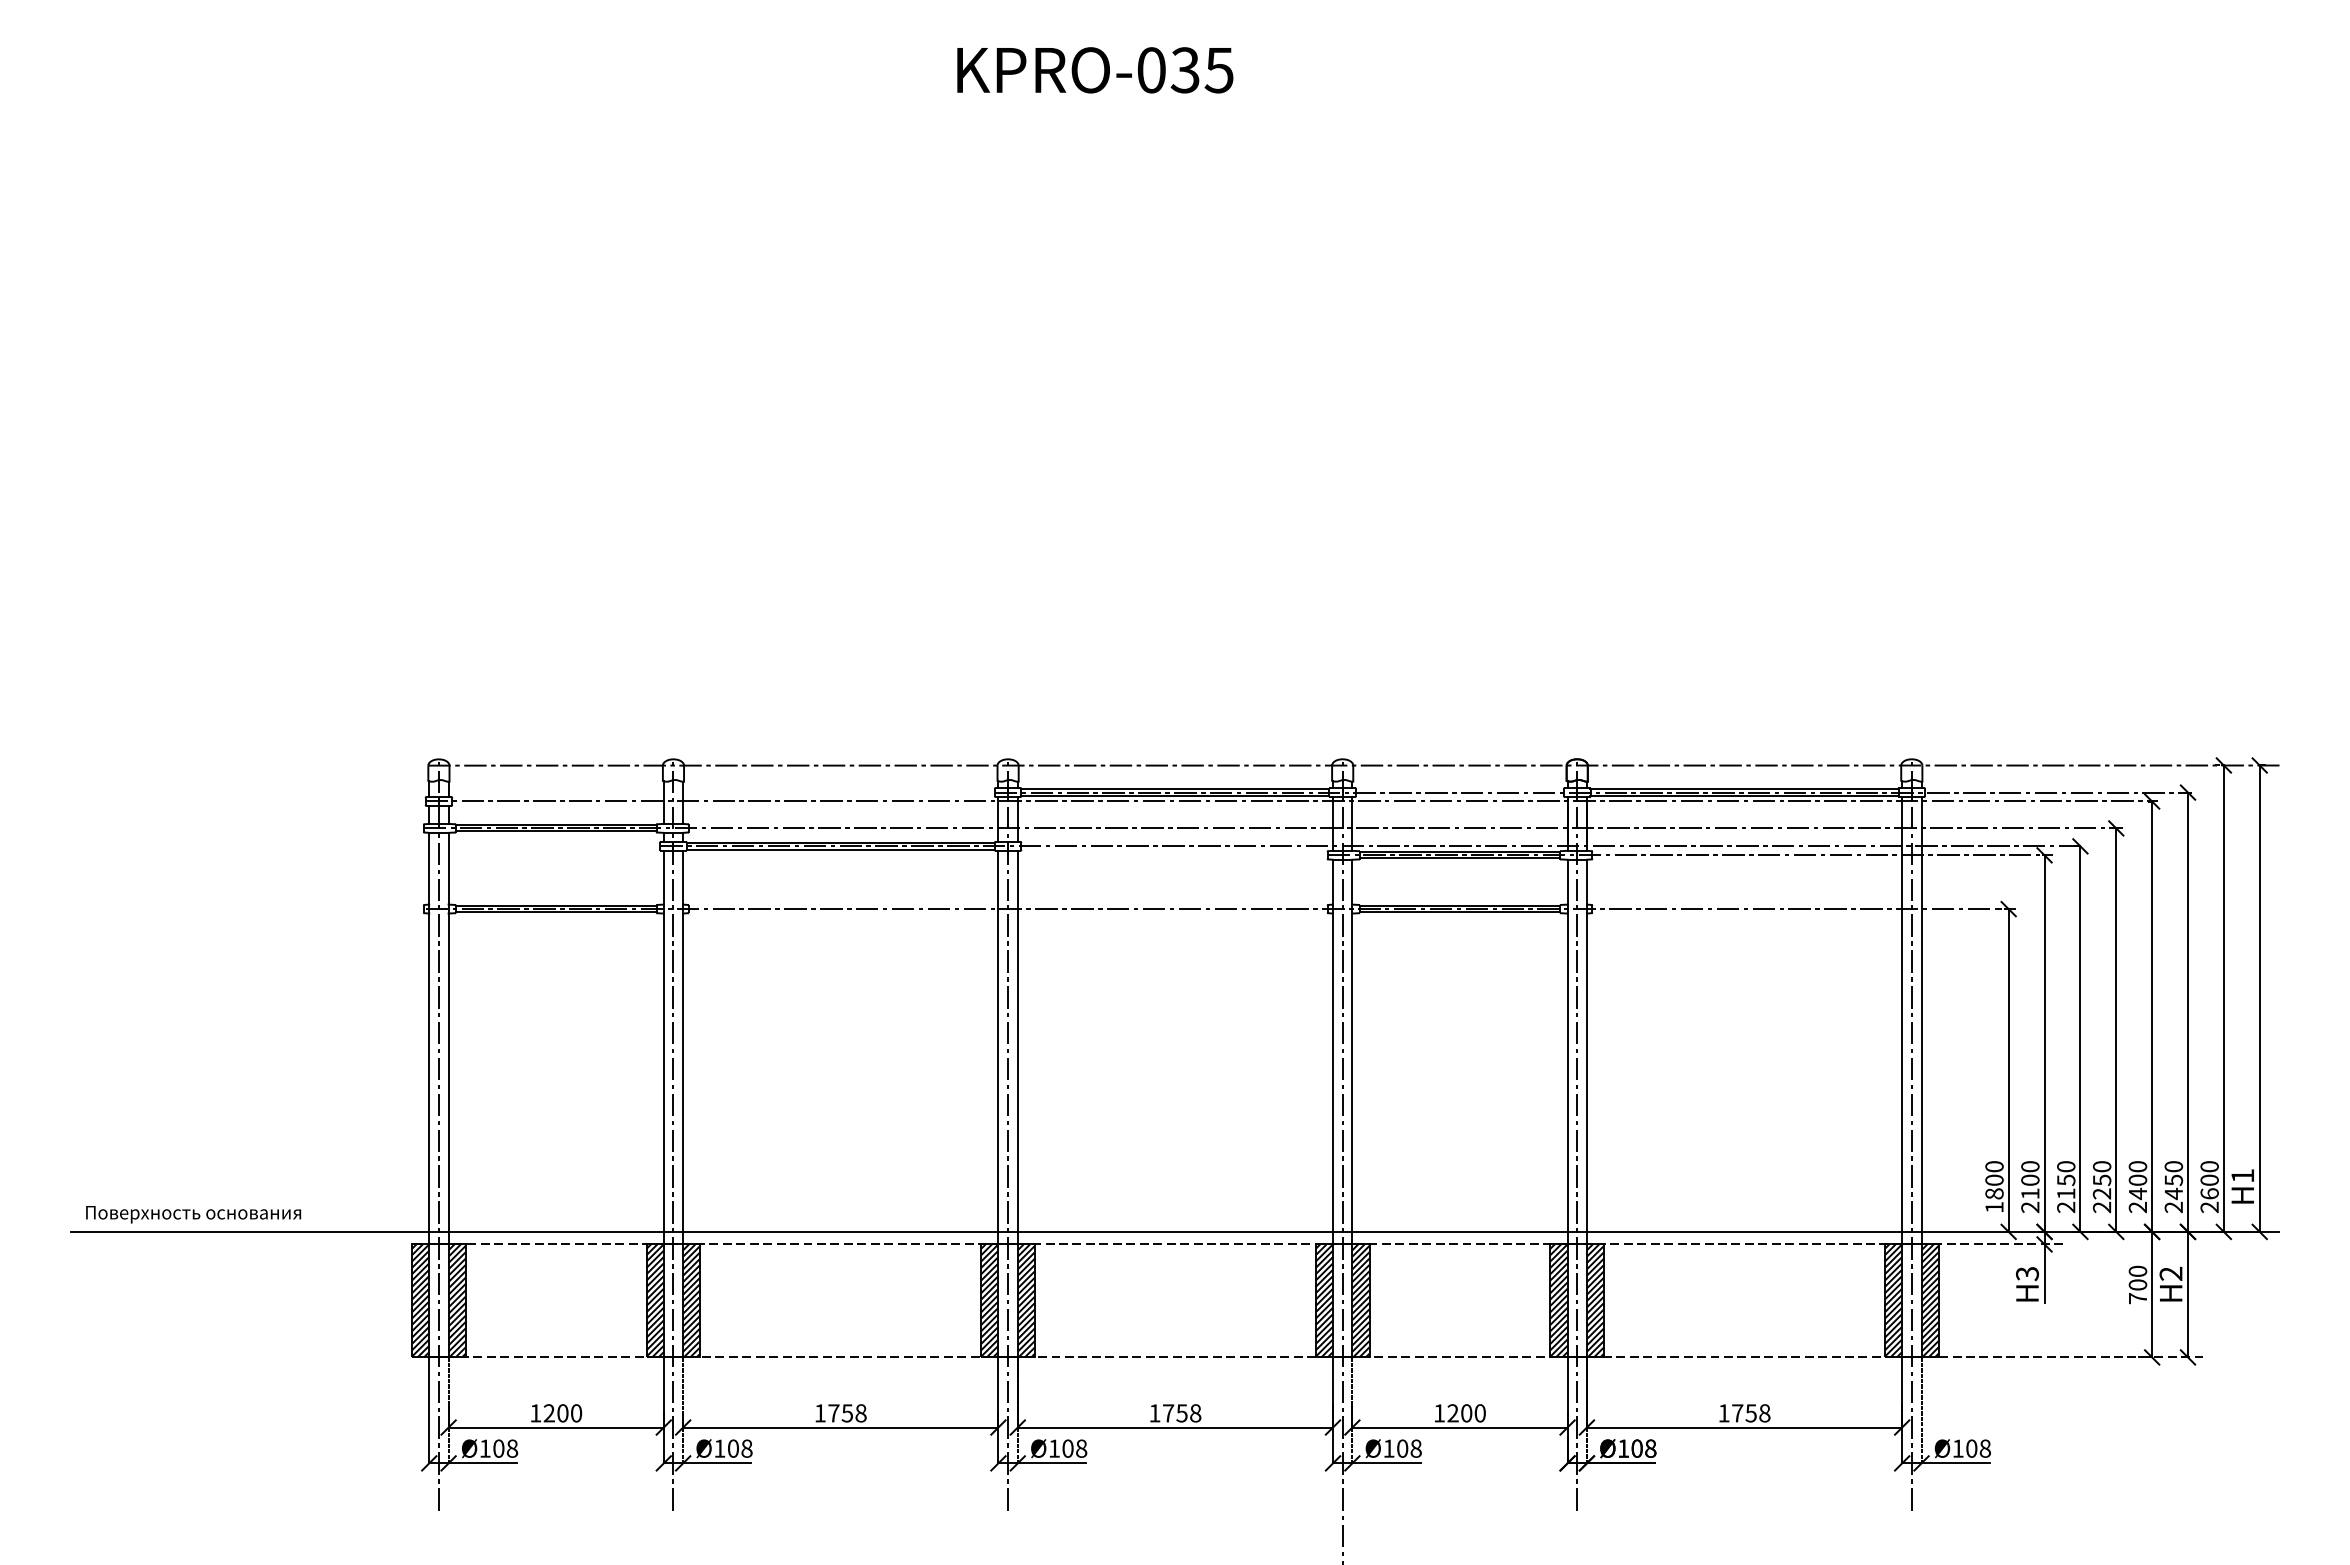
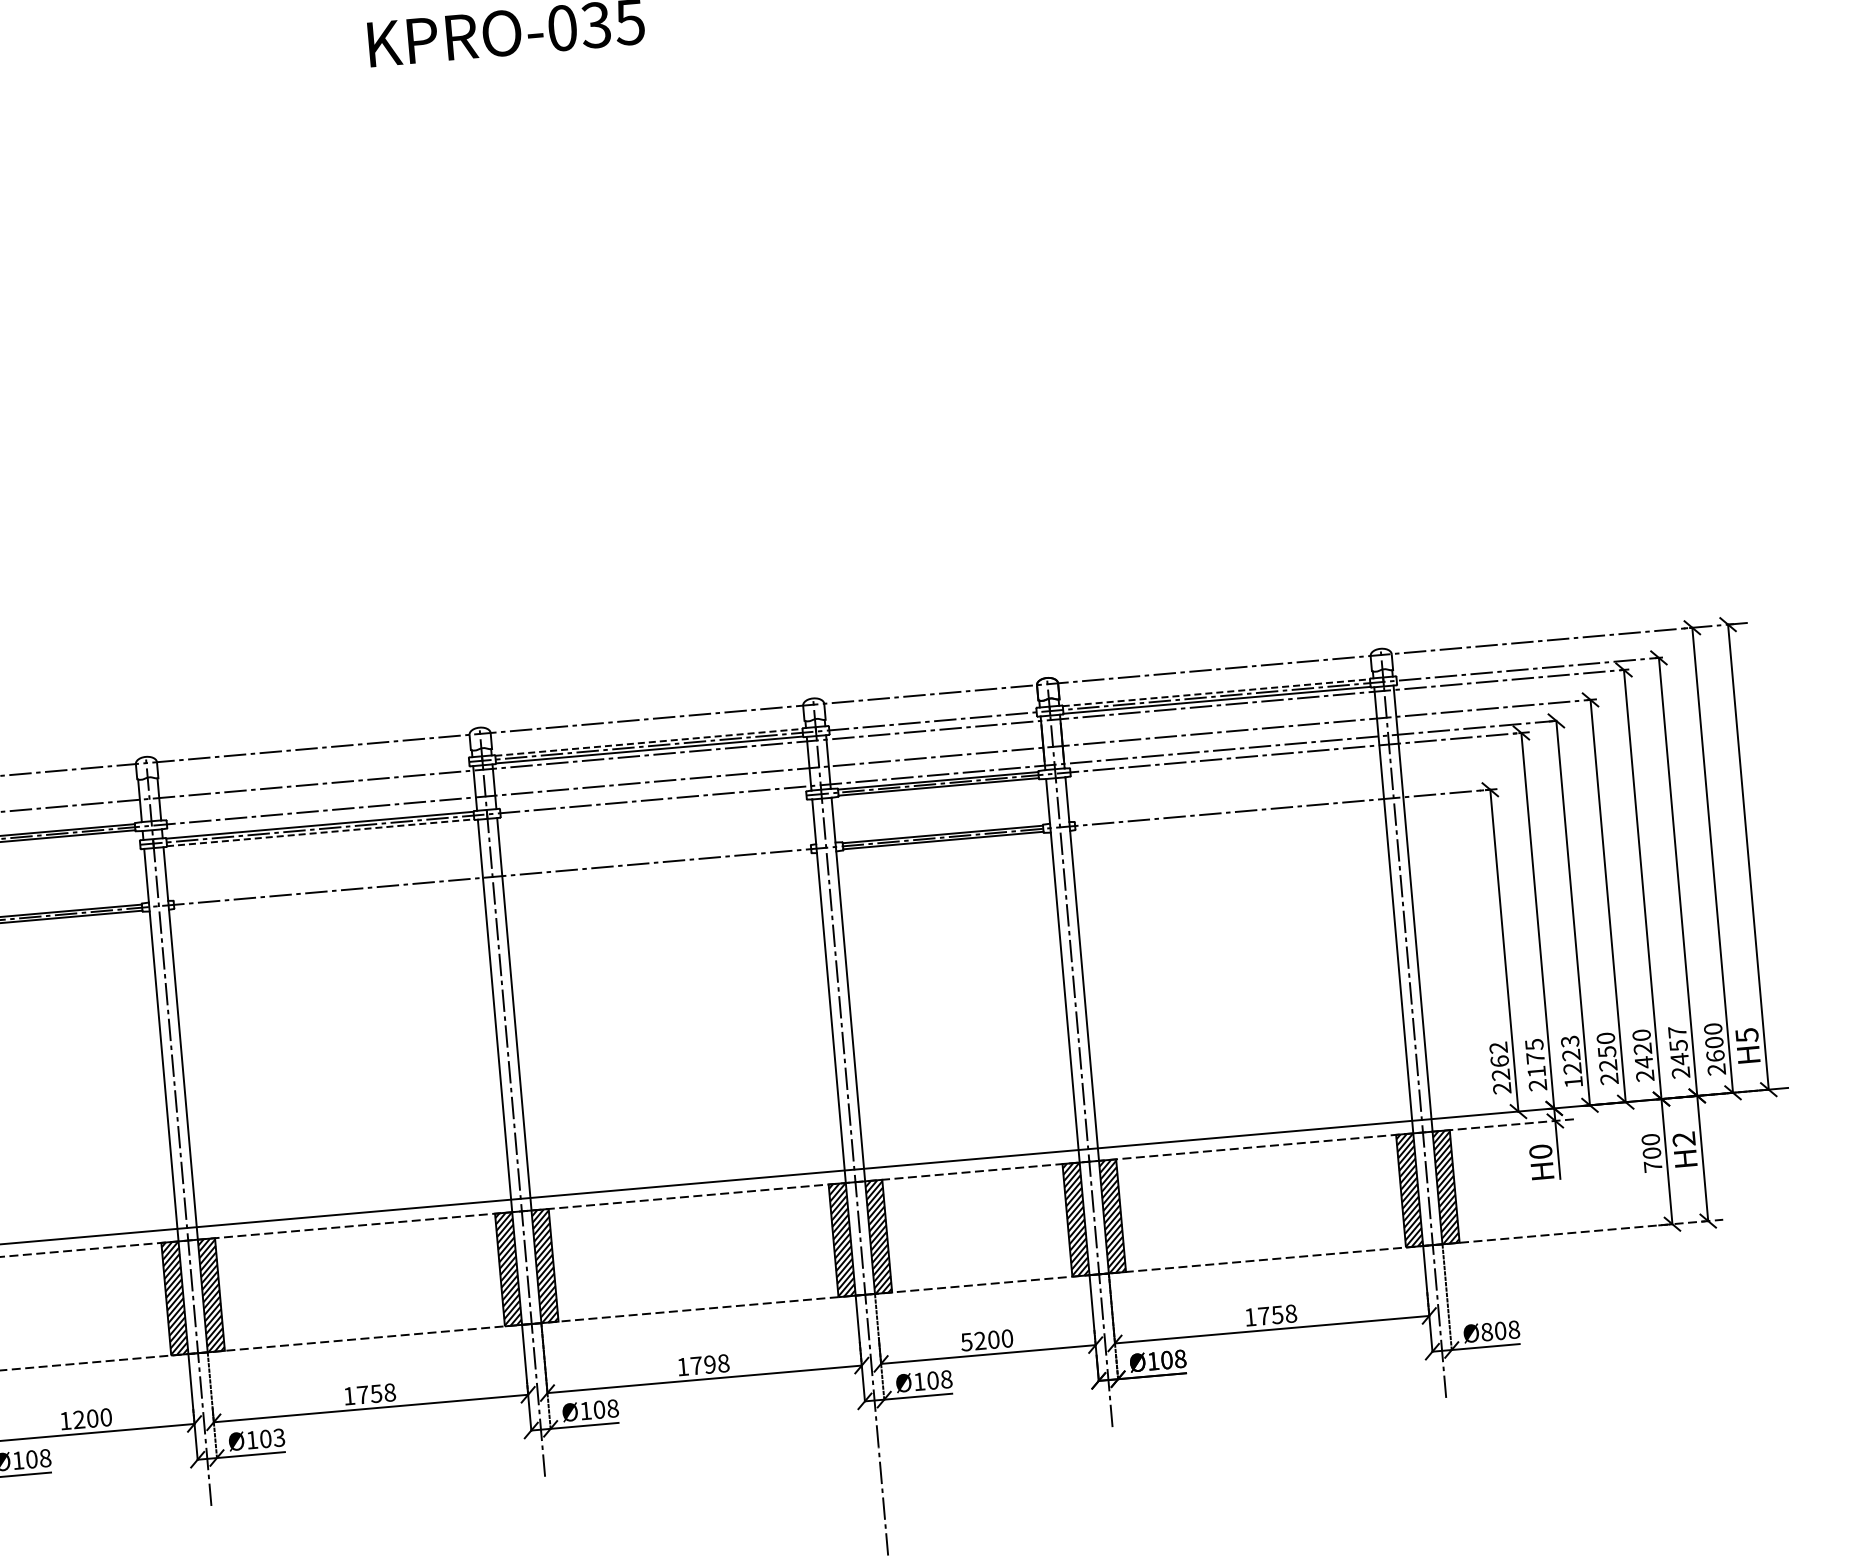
line: (1175, 788) -> (649, 742), solid -> dashed
line: (1744, 788) -> (1216, 692), solid -> dashed
line: (841, 850) -> (321, 833), solid -> dashed
text: (2173, 1166) -> (1677, 1032), 2450 -> 2457
text: (2030, 1173) -> (1535, 1051), 2100 -> 2175
text: (2242, 1176) -> (1746, 1035), H1 -> H5
text: (2137, 1179) -> (1642, 1048), 2400 -> 2420
text: (1994, 1187) -> (1500, 1068), 1800 -> 2262
text: (2066, 1187) -> (1572, 1062), 2150 -> 1223
text: (2027, 1273) -> (1540, 1151), H3 -> H0
text: (1181, 1413) -> (709, 1364), 1758 -> 1798
text: (1439, 1413) -> (966, 1342), 1200 -> 5200
text: (746, 1448) -> (278, 1437), Ø108 -> Ø103
text: (1957, 1448) -> (1486, 1332), Ø108 -> Ø808

